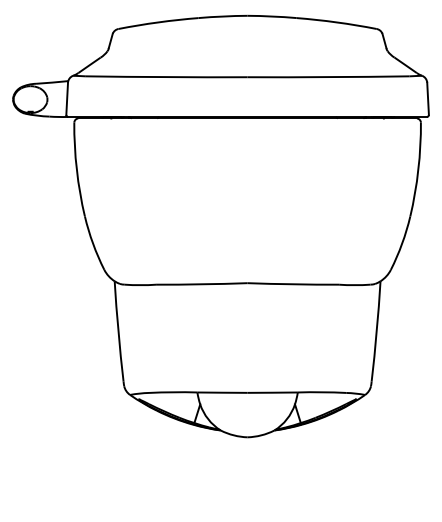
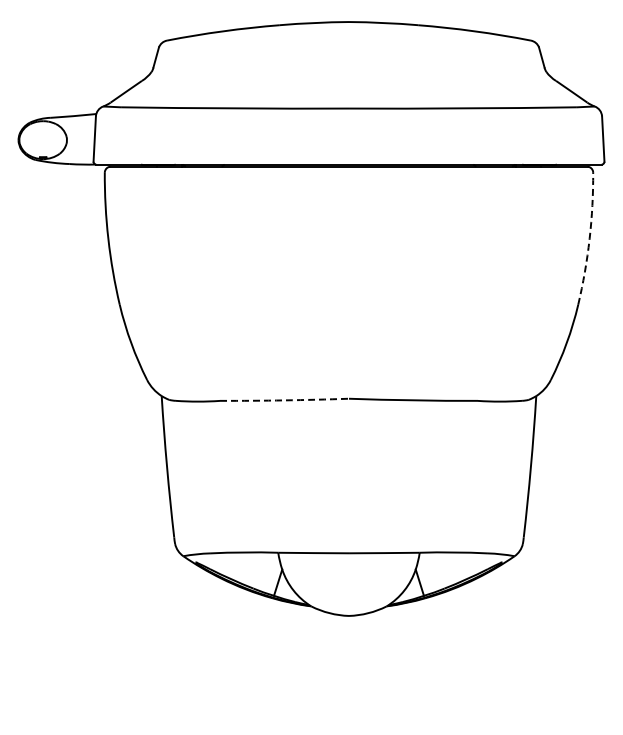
arc: (418, 169) -> (589, 238), solid -> dashed
arc: (201, 284) -> (284, 400), solid -> dashed

